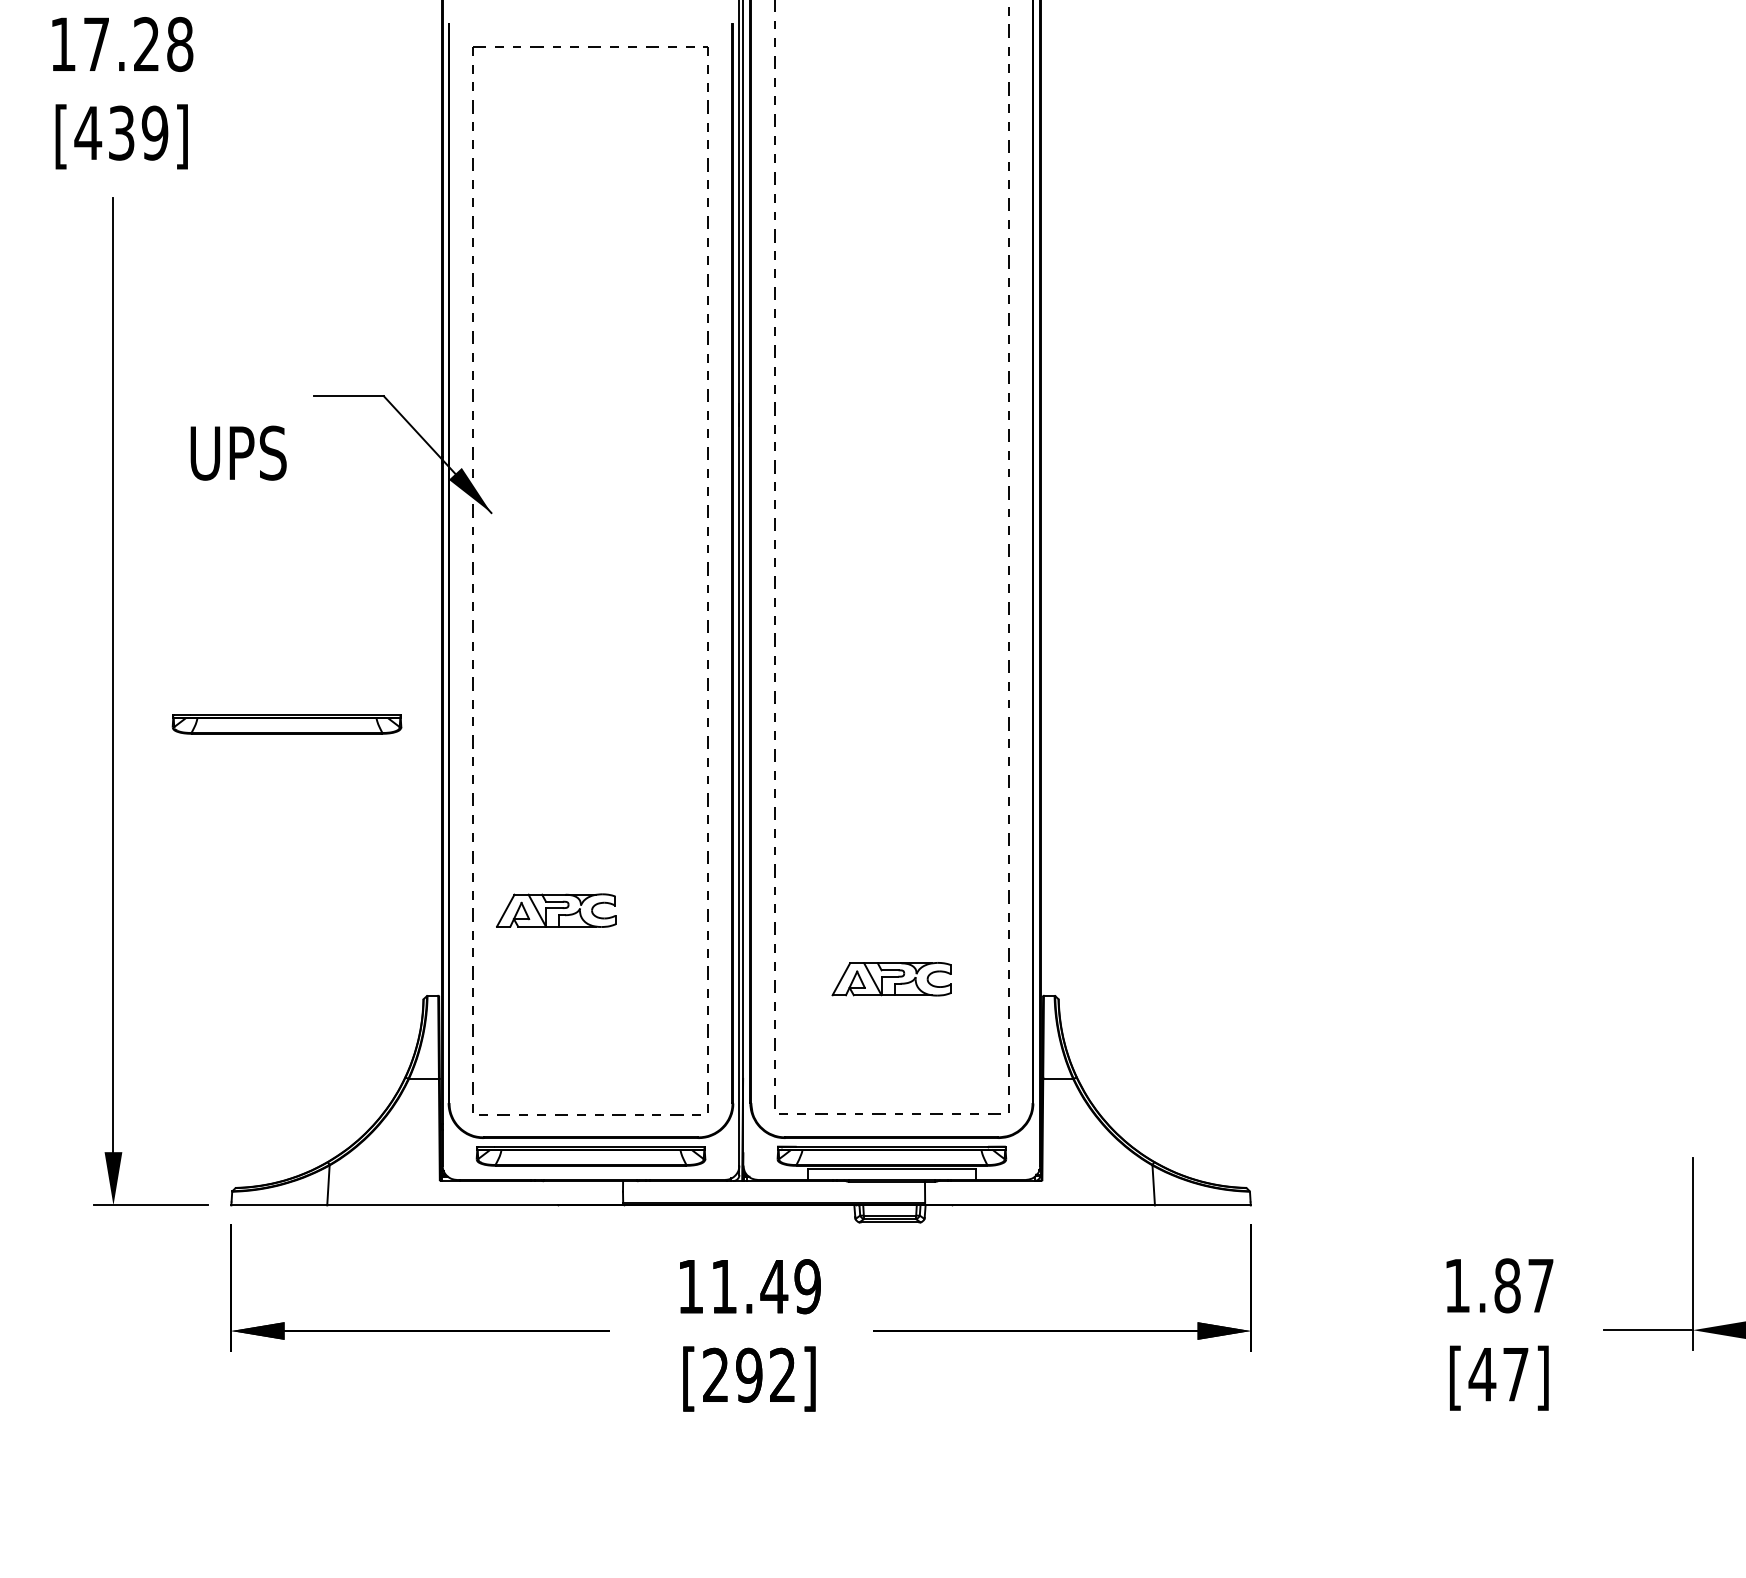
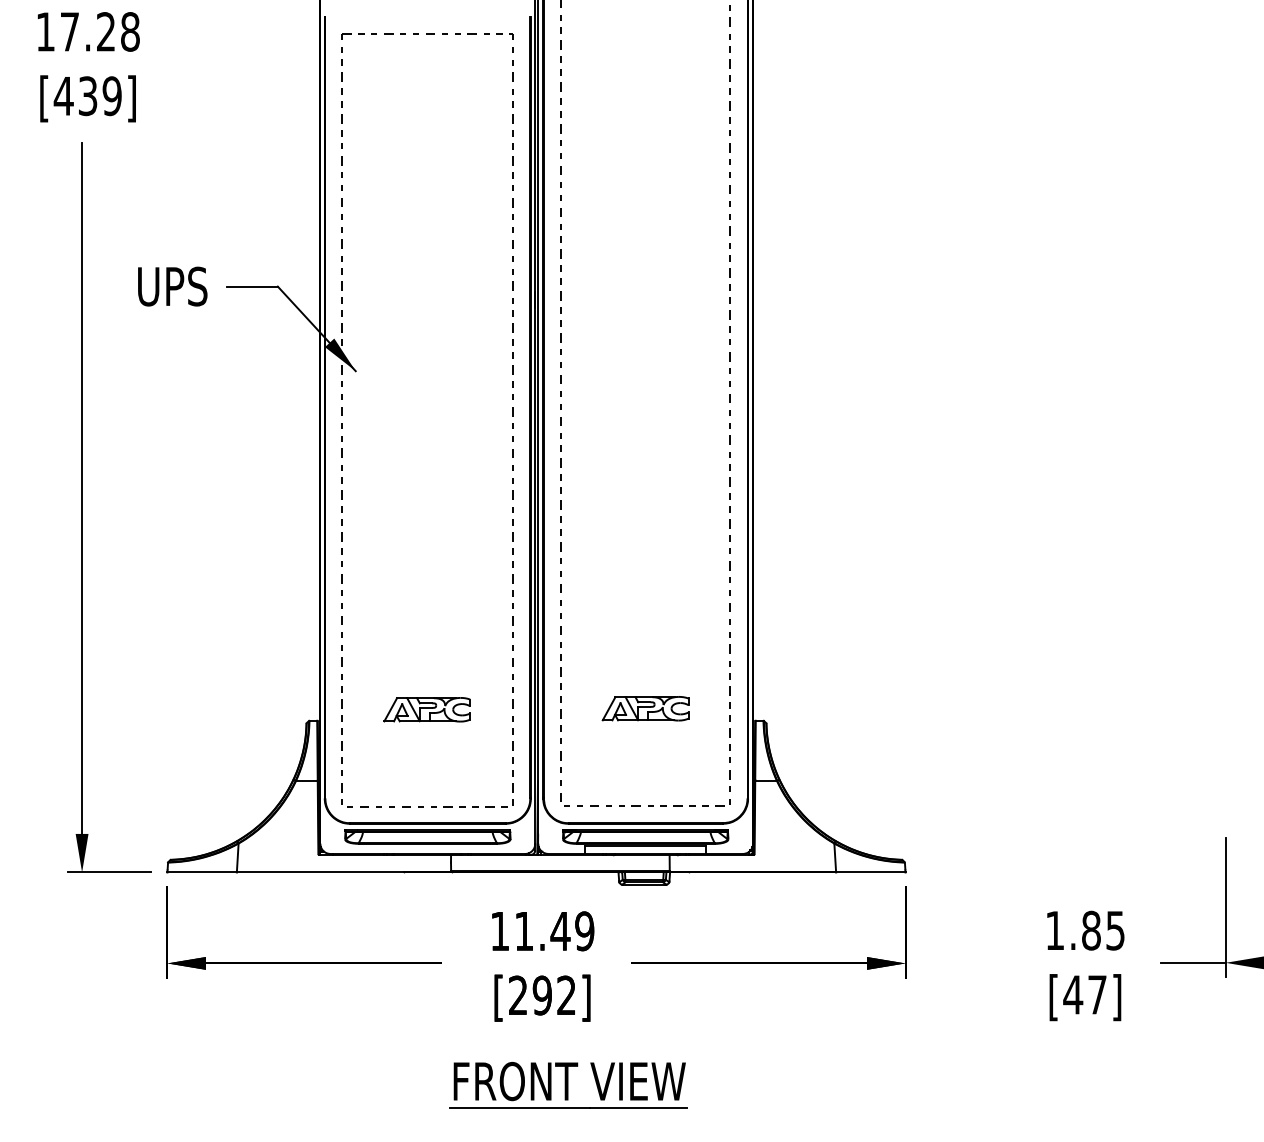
text: (238, 452) -> (172, 286), moved
part: (286, 724) -> (207, 524), removed
part: (556, 910) -> (427, 709), moved
text: (1540, 1286) -> (1115, 931), 1.87 -> 1.85
part: (785, 1499) -> (568, 1085), added

